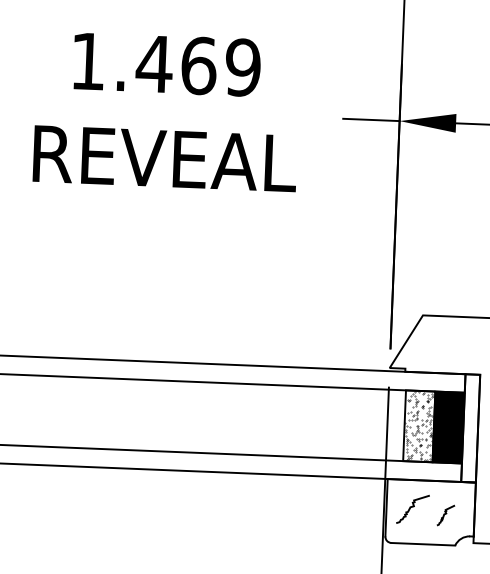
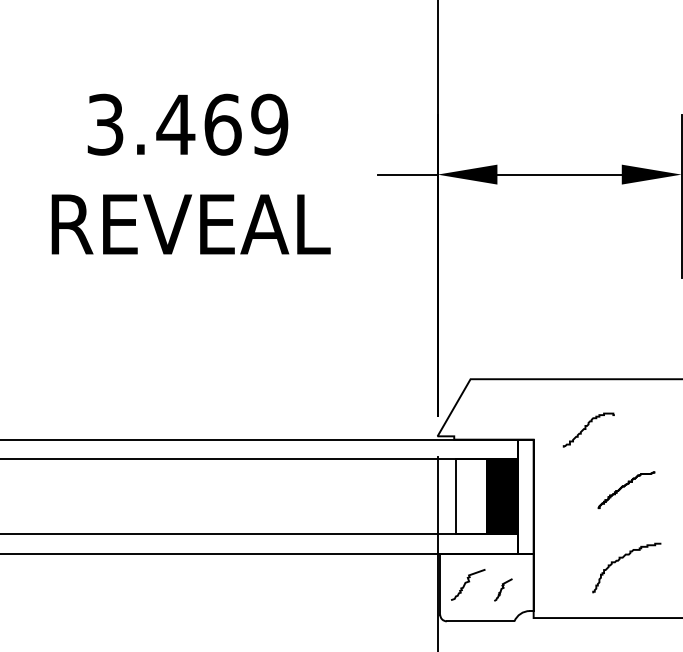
text: (88, 61) -> (105, 124), 1.469 -> 3.469
hatch: (419, 425) -> (471, 495), removed

